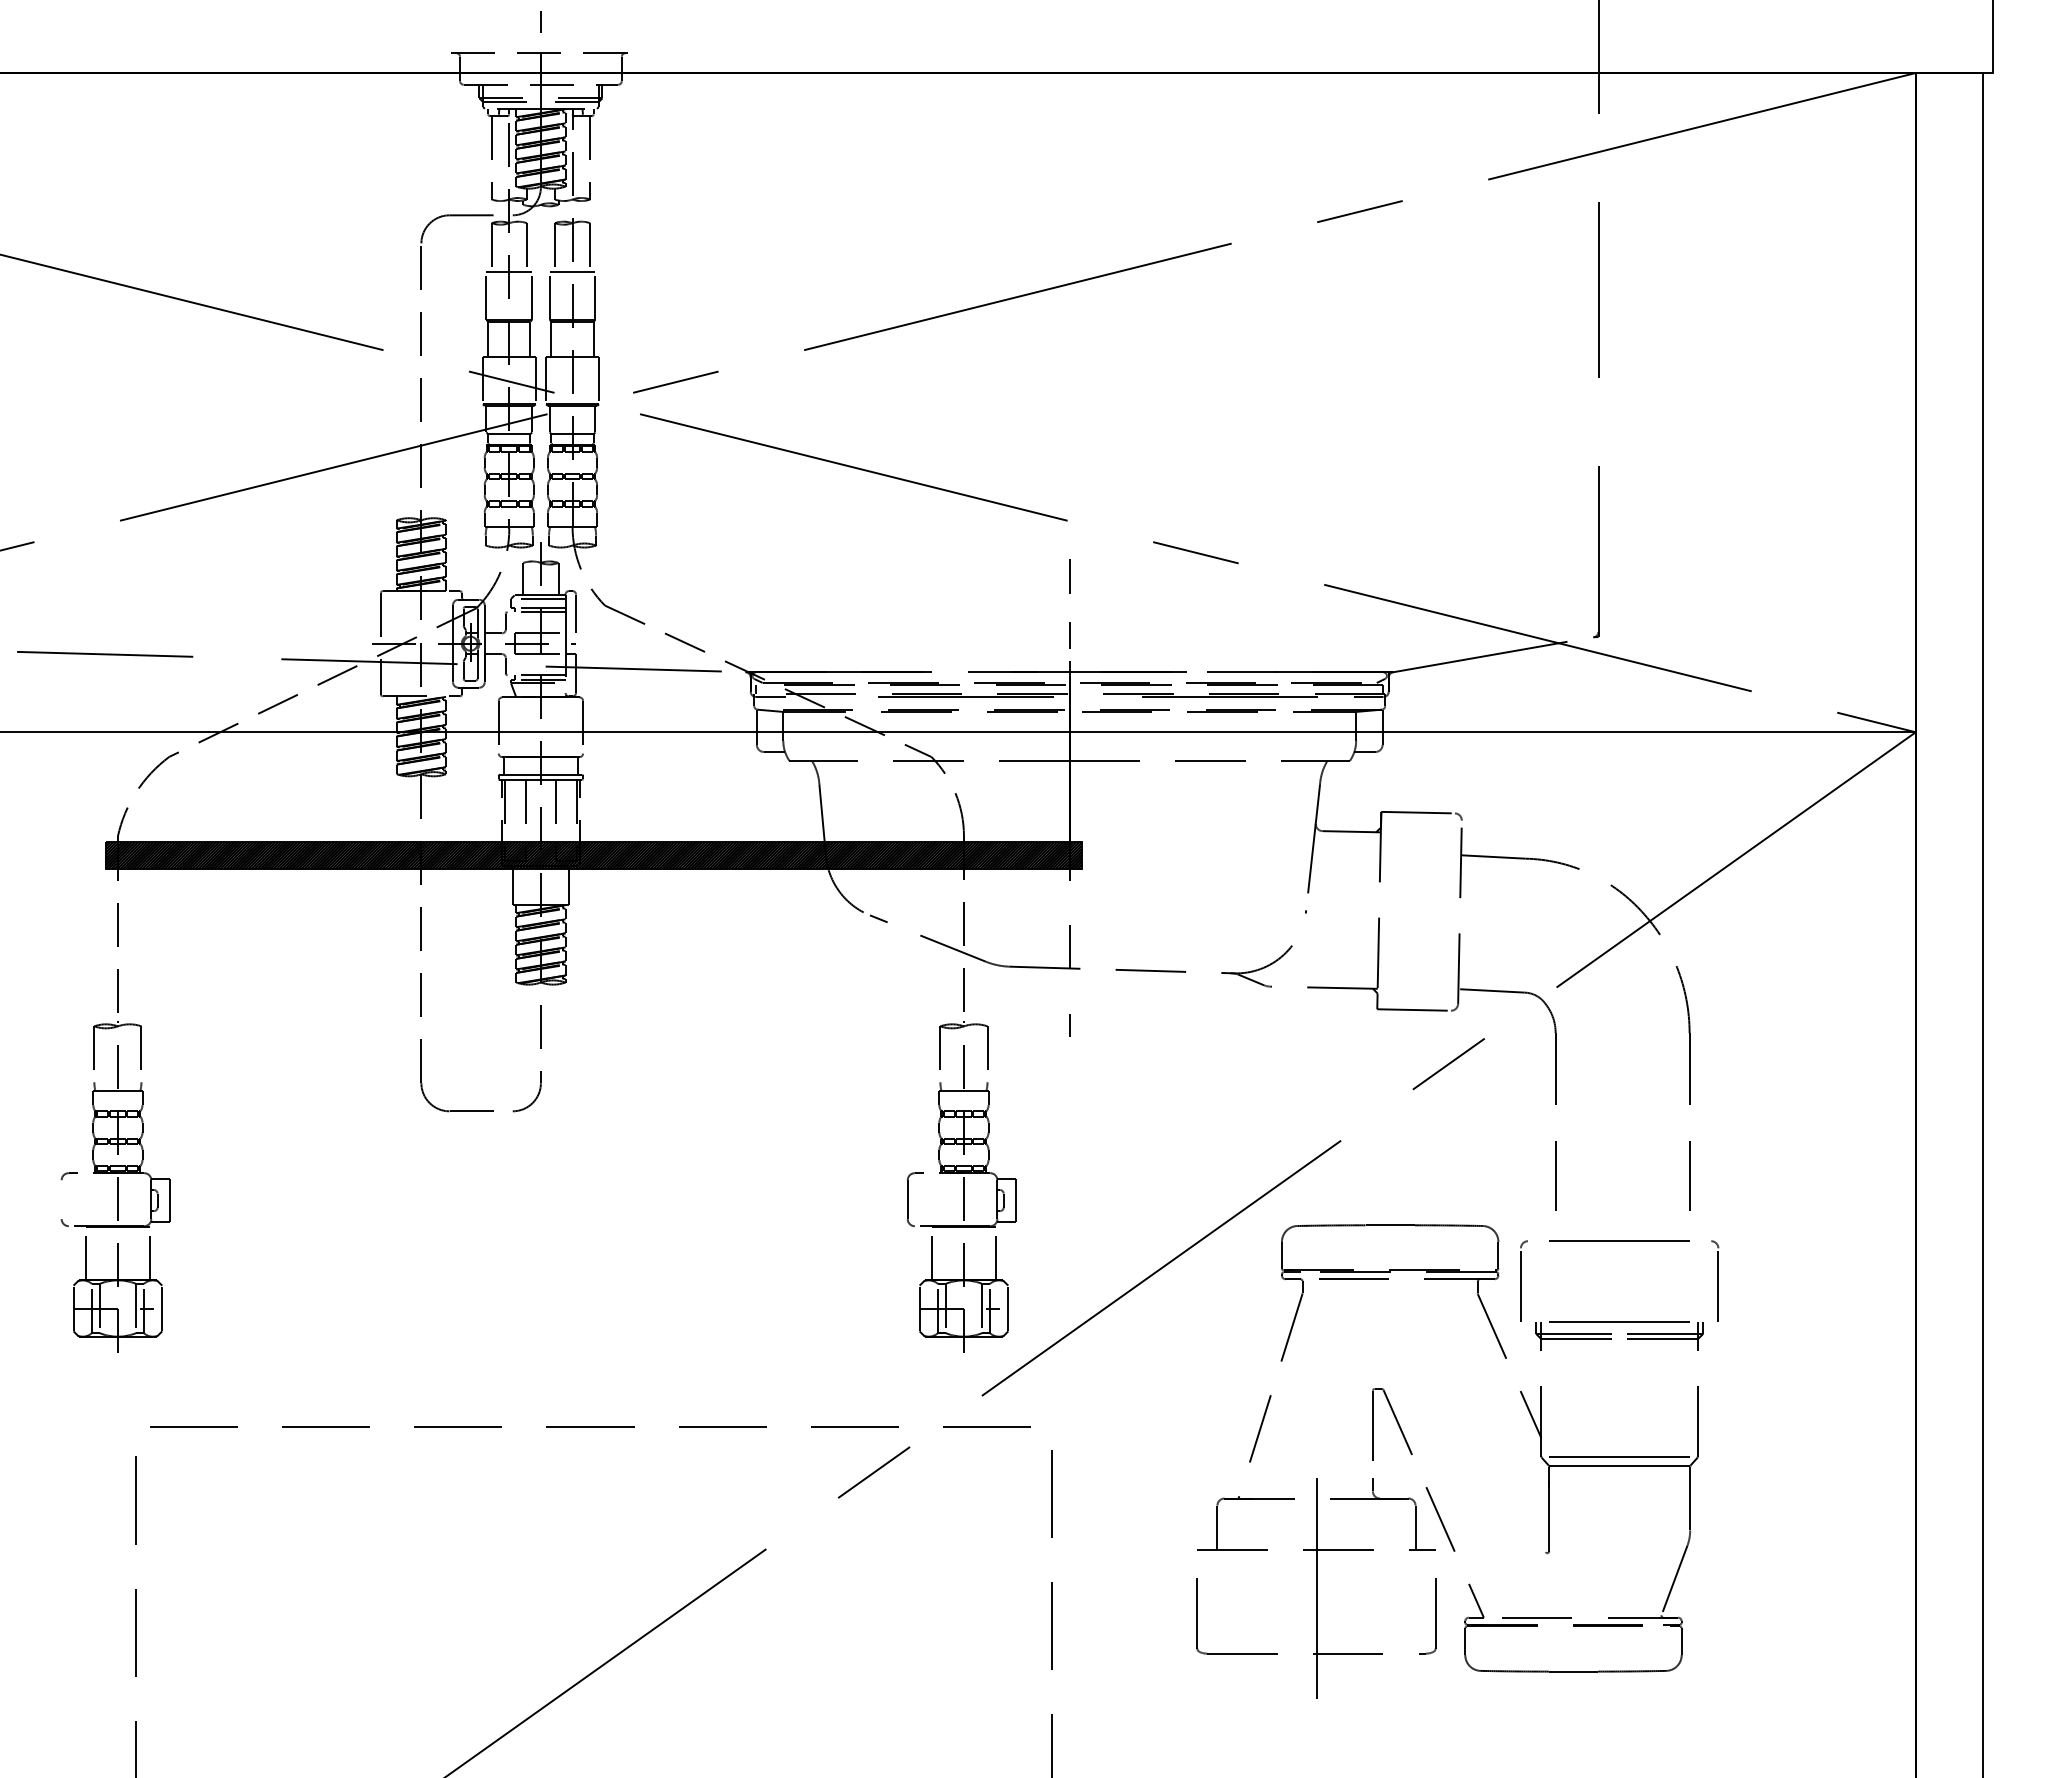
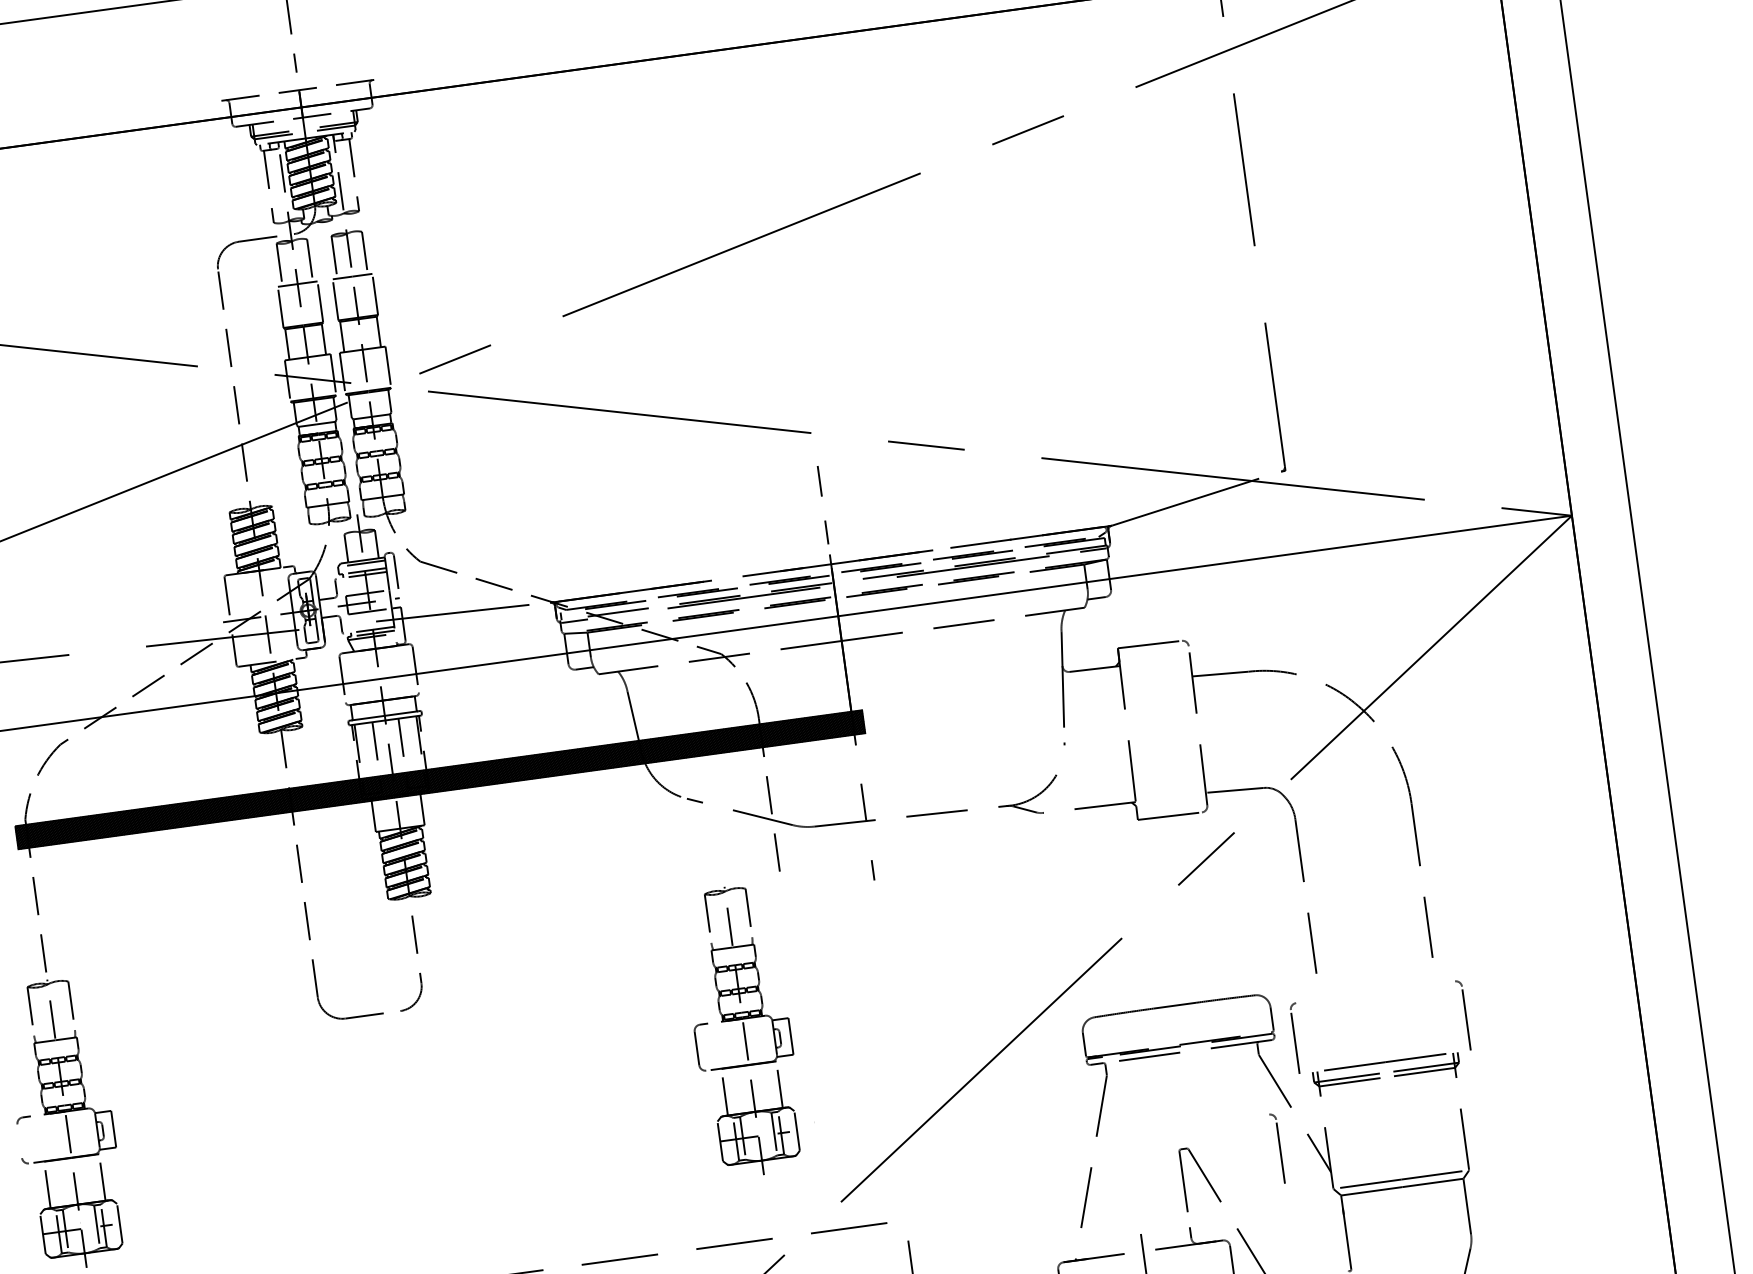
part: (961, 1186) -> (742, 1030), moved
line: (1619, 1240) -> (1375, 991), removed
part: (1484, 1402) -> (1277, 1148), added

